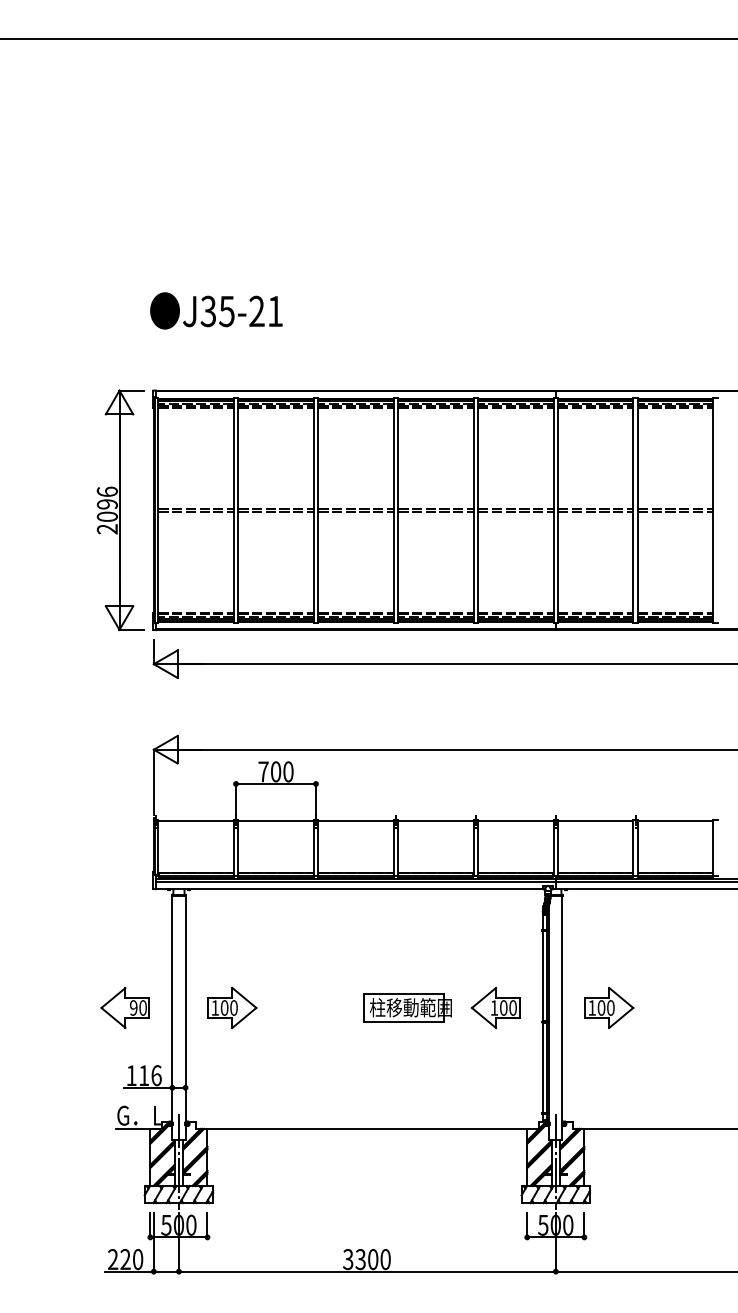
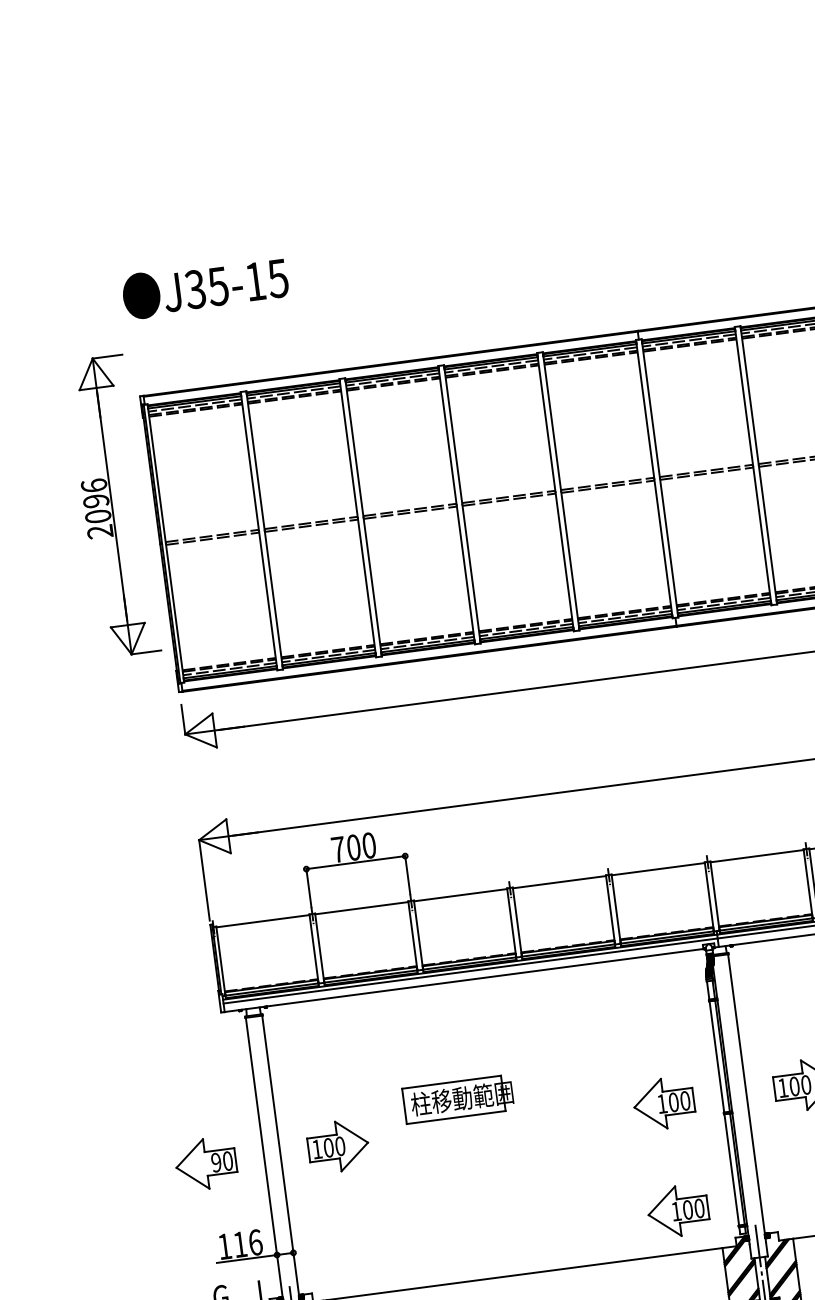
text: (265, 311) -> (265, 280), J35-21 -> J35-15
part: (120, 510) -> (113, 506), moved
part: (407, 1007) -> (457, 1098), moved
part: (495, 1094) -> (677, 1210), added

